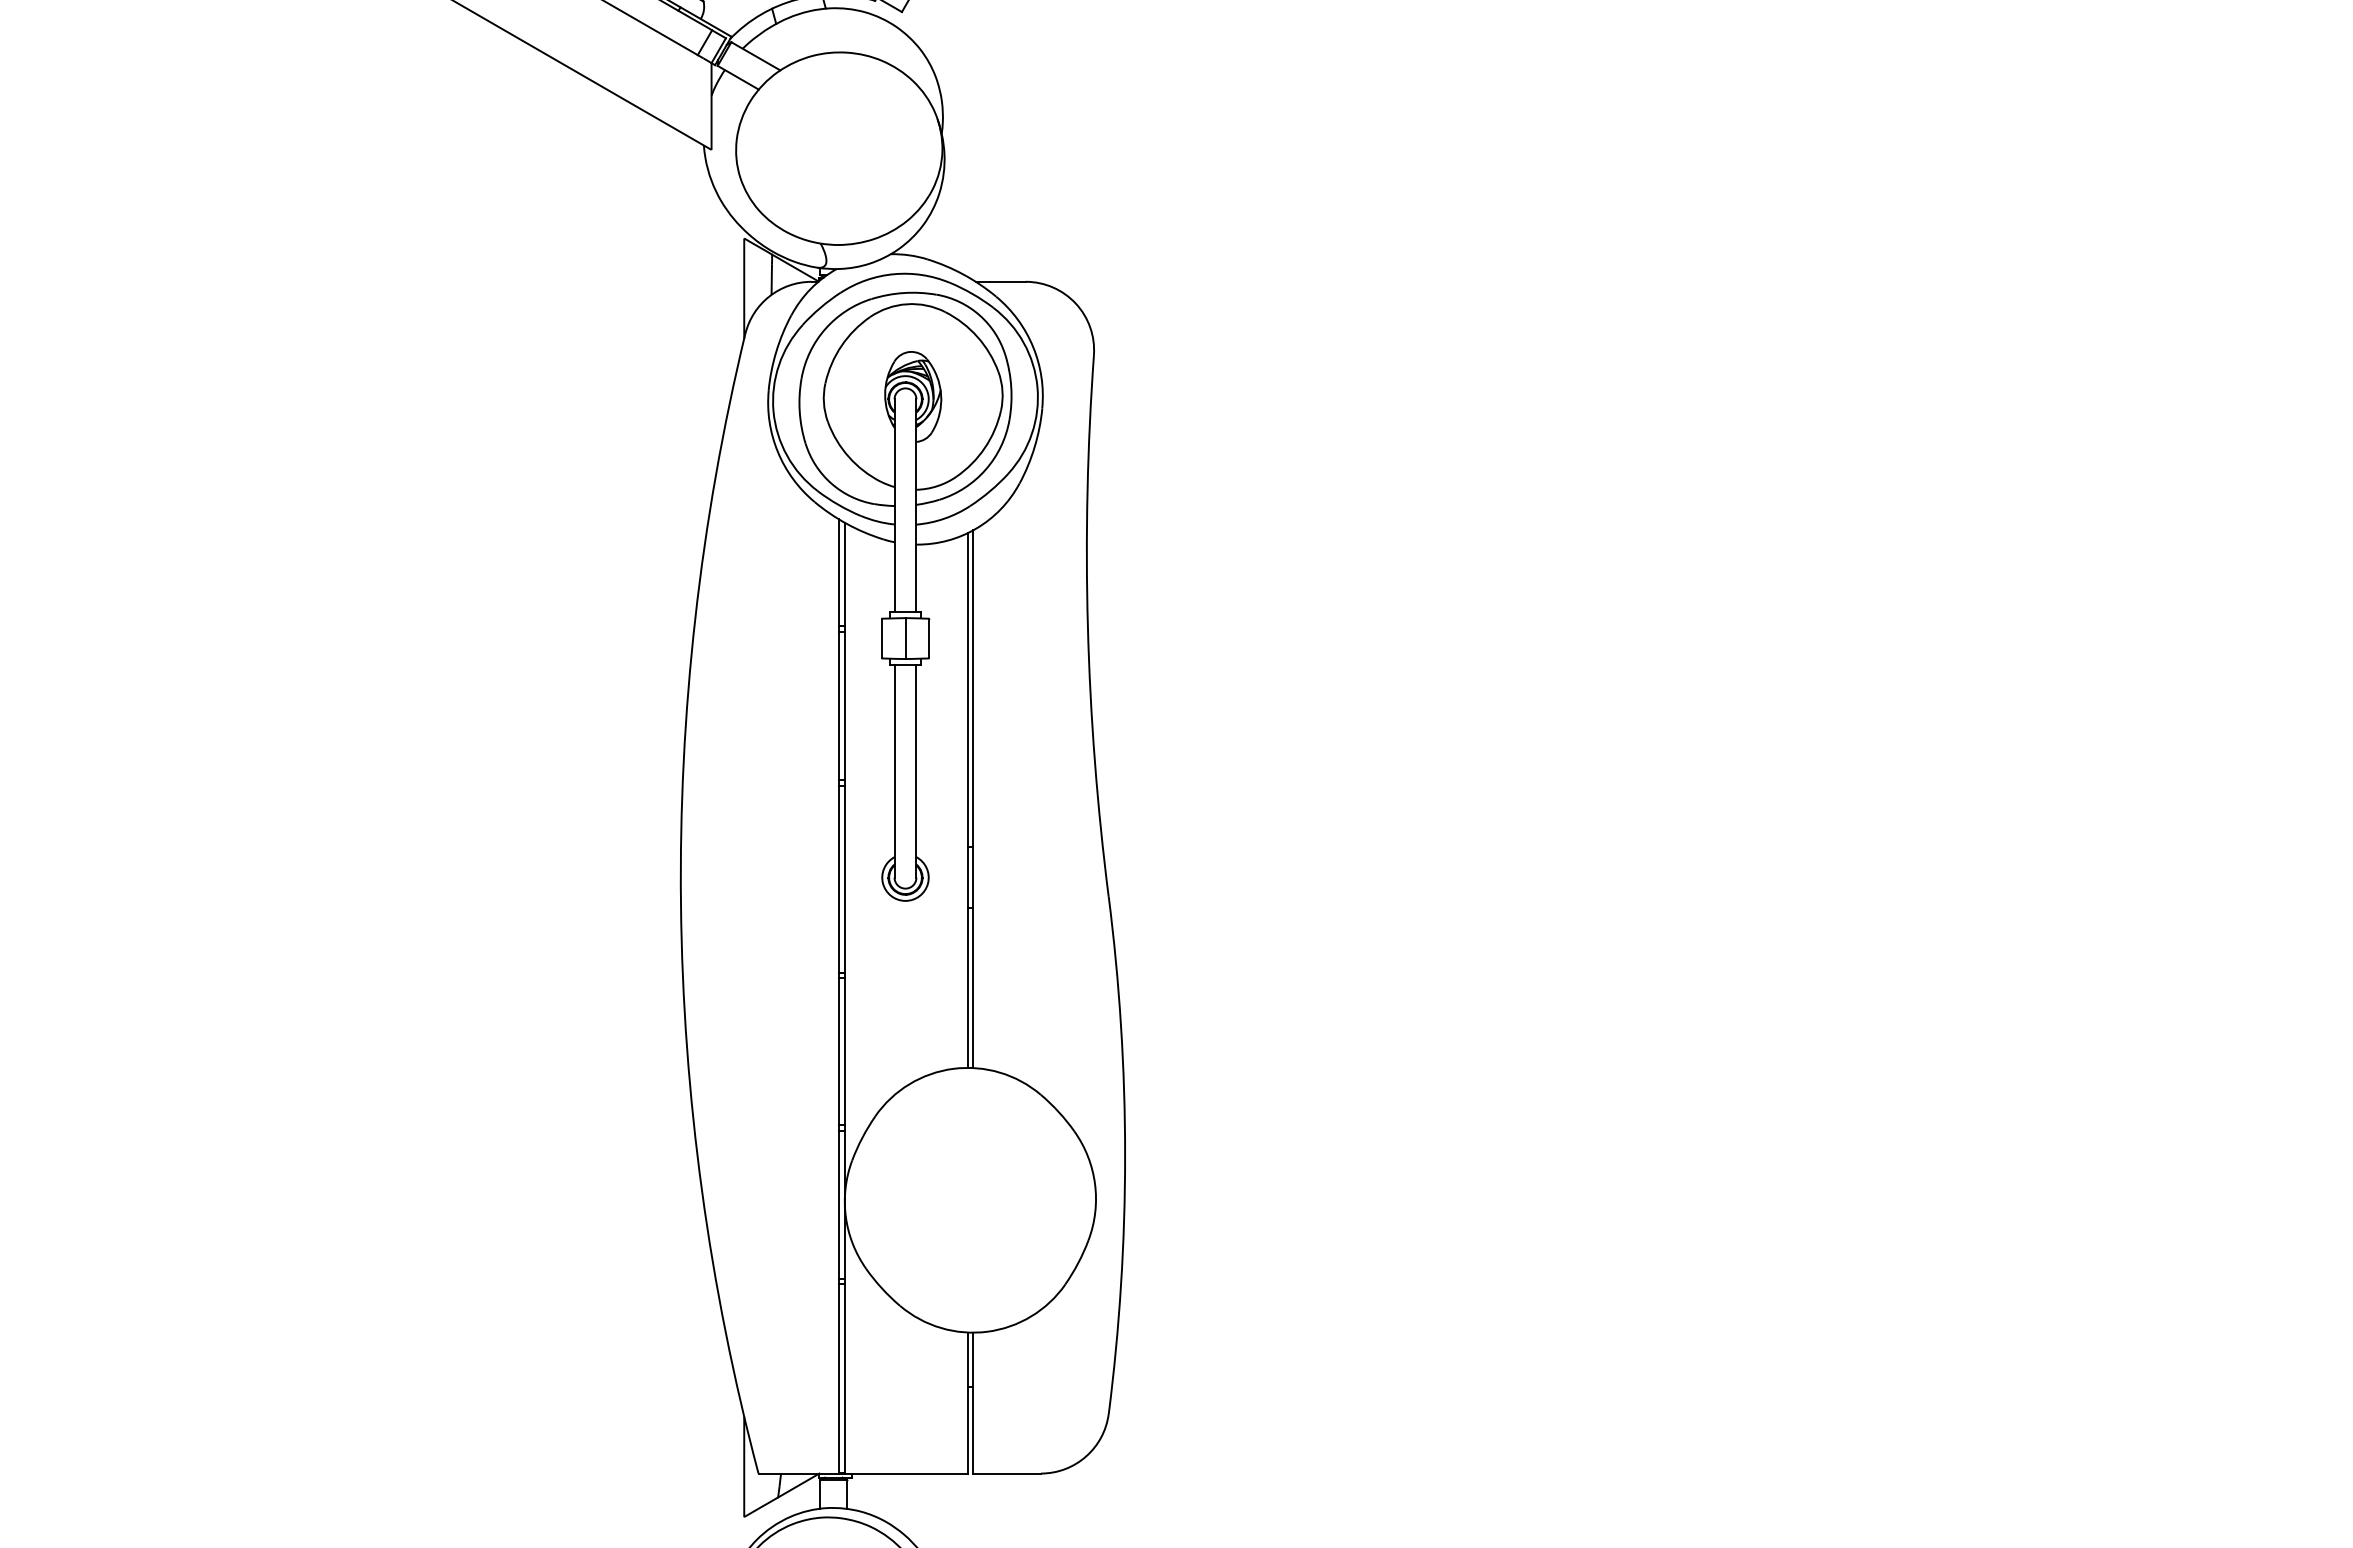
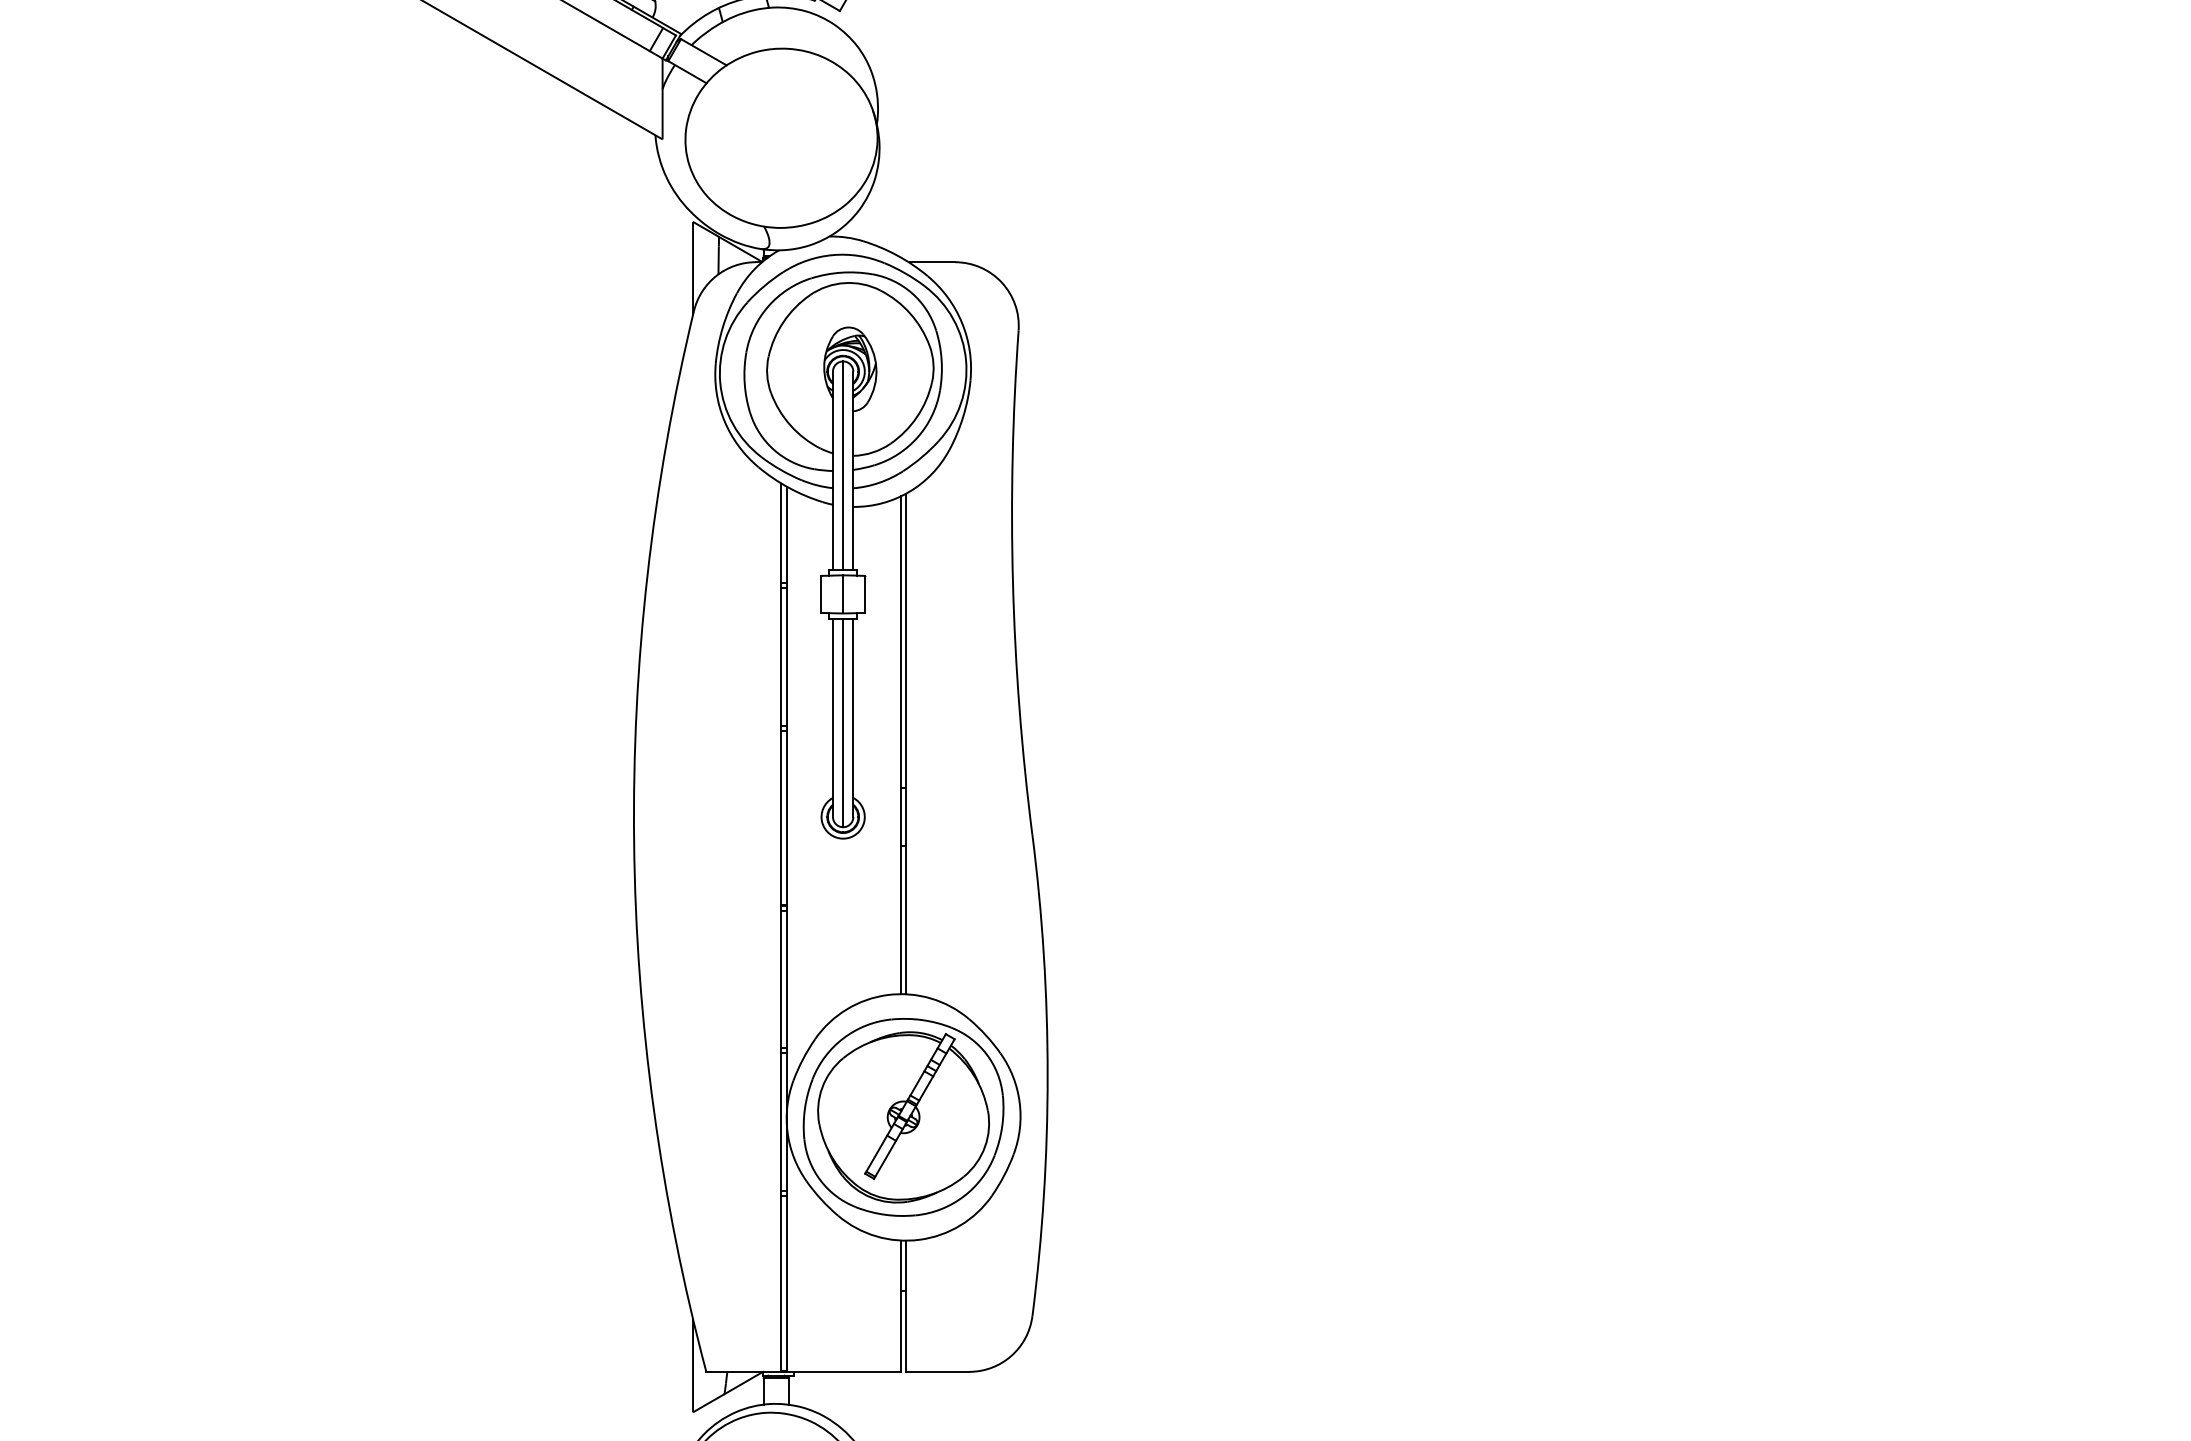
line: (905, 499) -> (843, 464), added
line: (905, 776) -> (843, 722), added
part: (970, 1199) -> (903, 1116), added

